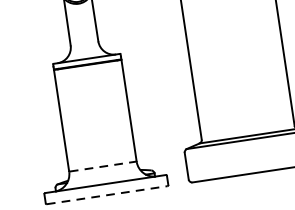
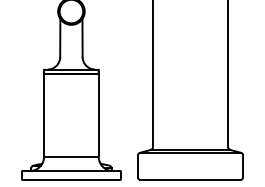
line: (102, 166) -> (71, 156), dashed -> solid
line: (107, 195) -> (71, 180), dashed -> solid

